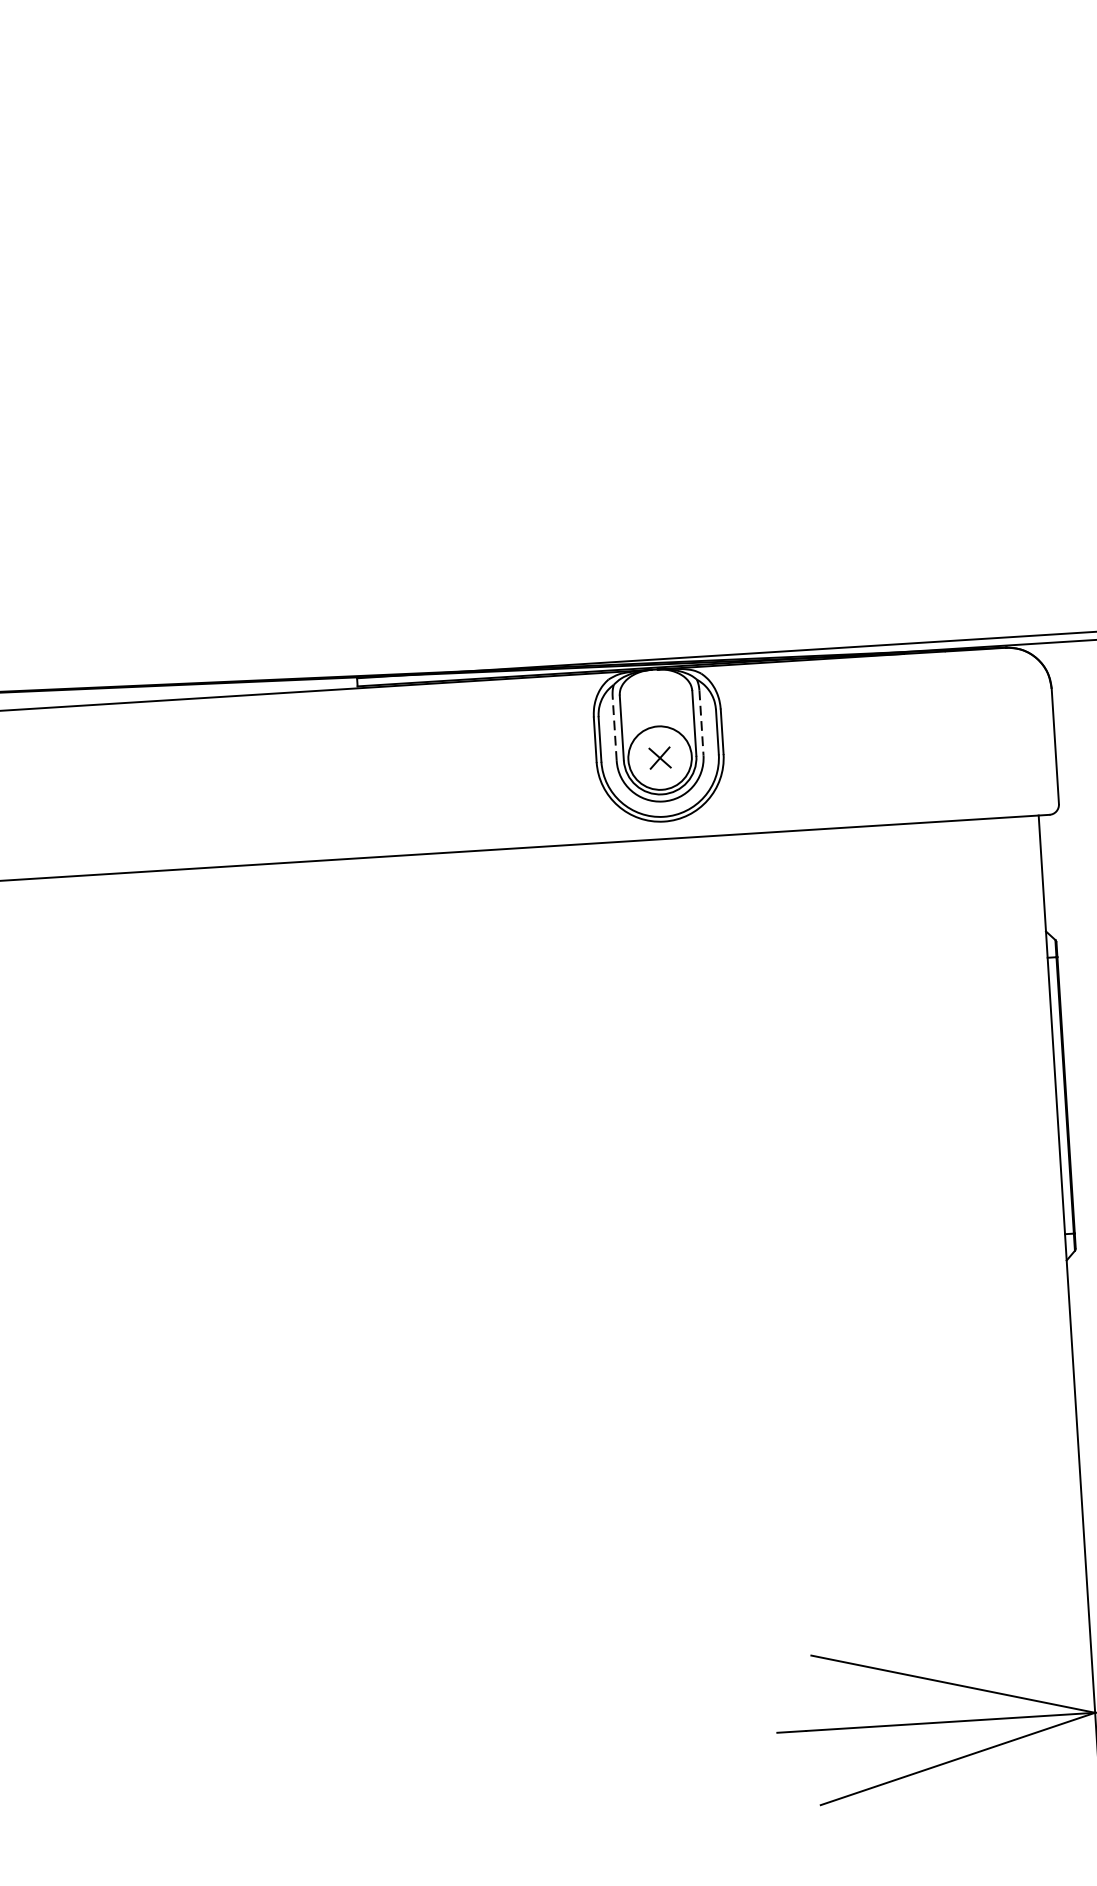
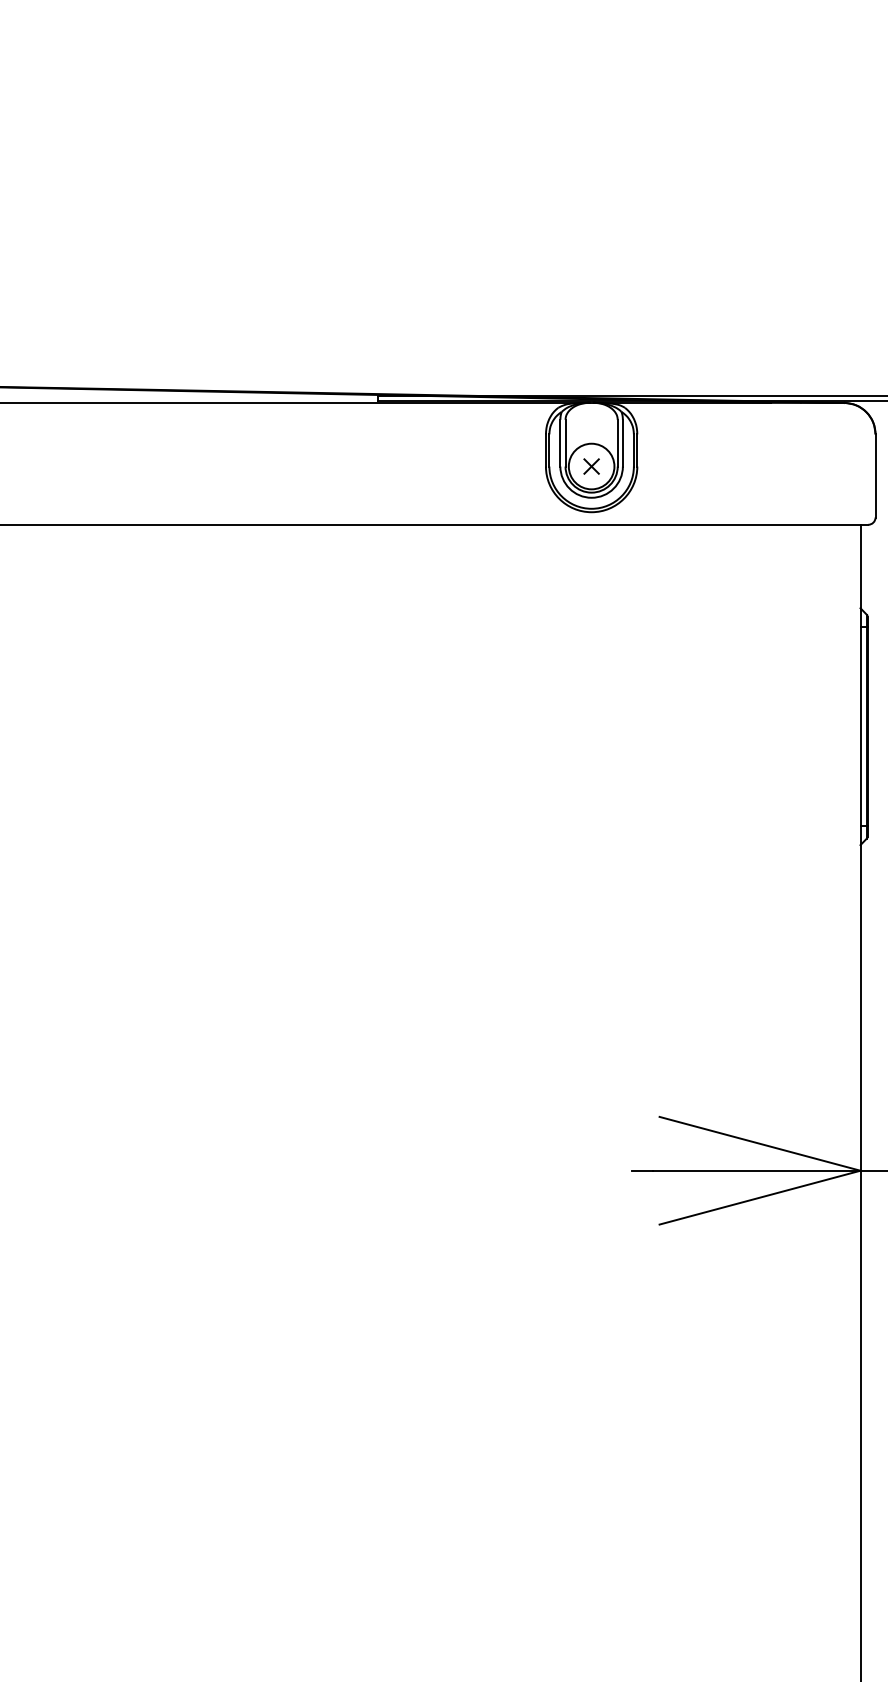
line: (700, 723) -> (622, 443), dashed -> solid
line: (614, 727) -> (560, 442), dashed -> solid

